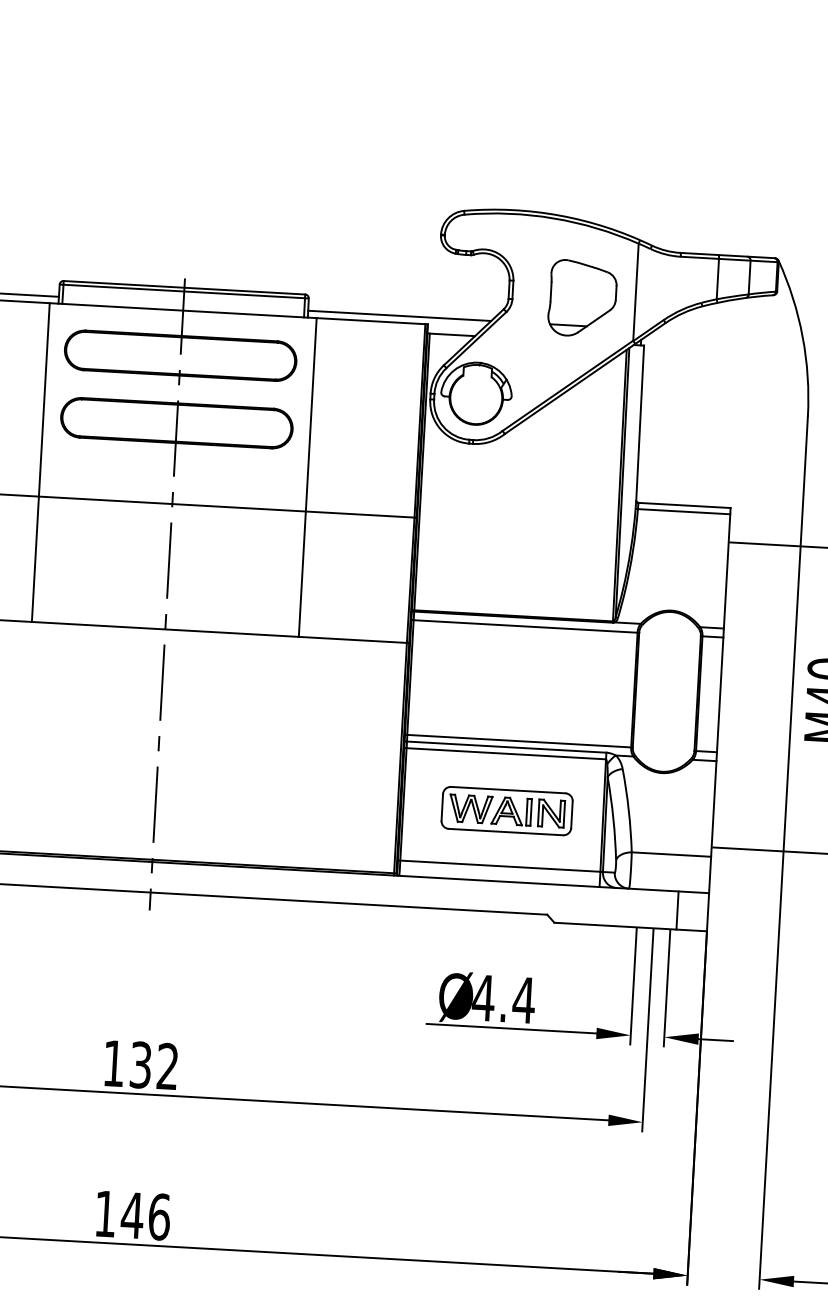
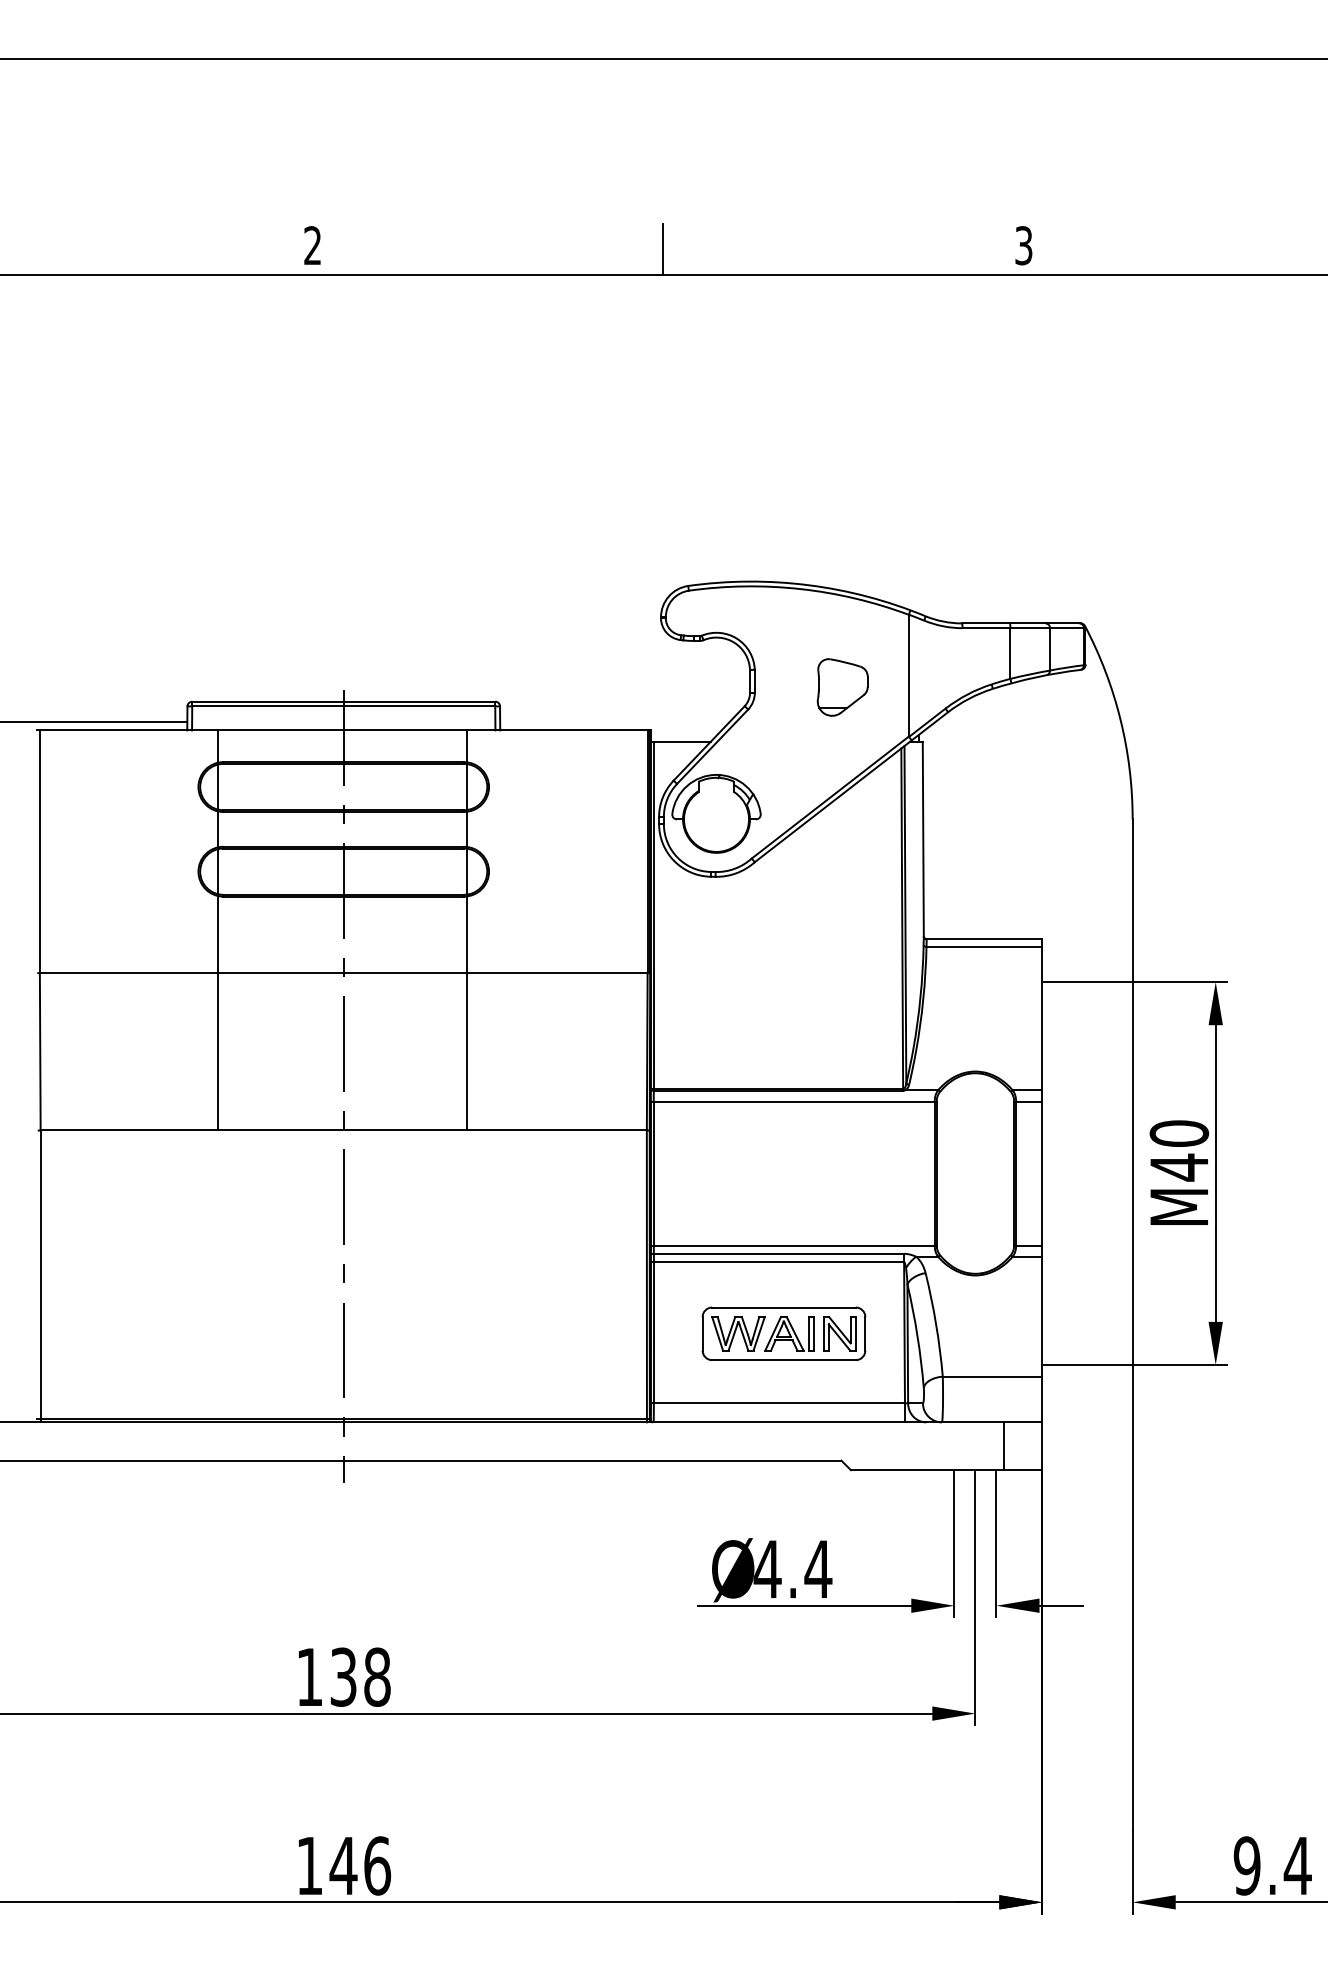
part: (582, 298) -> (842, 687), size x0.6
line: (399, 315) -> (614, 721), removed
line: (41, 462) -> (218, 930), moved
line: (307, 477) -> (467, 930), moved
text: (167, 1066) -> (377, 1676), 132 -> 138

